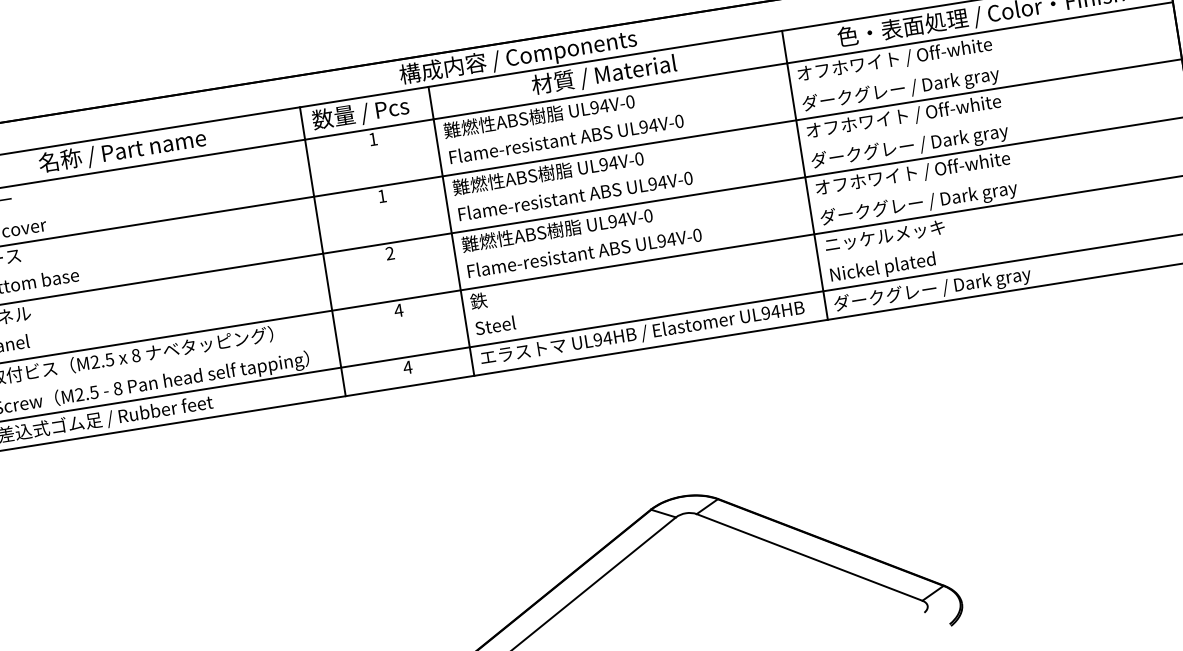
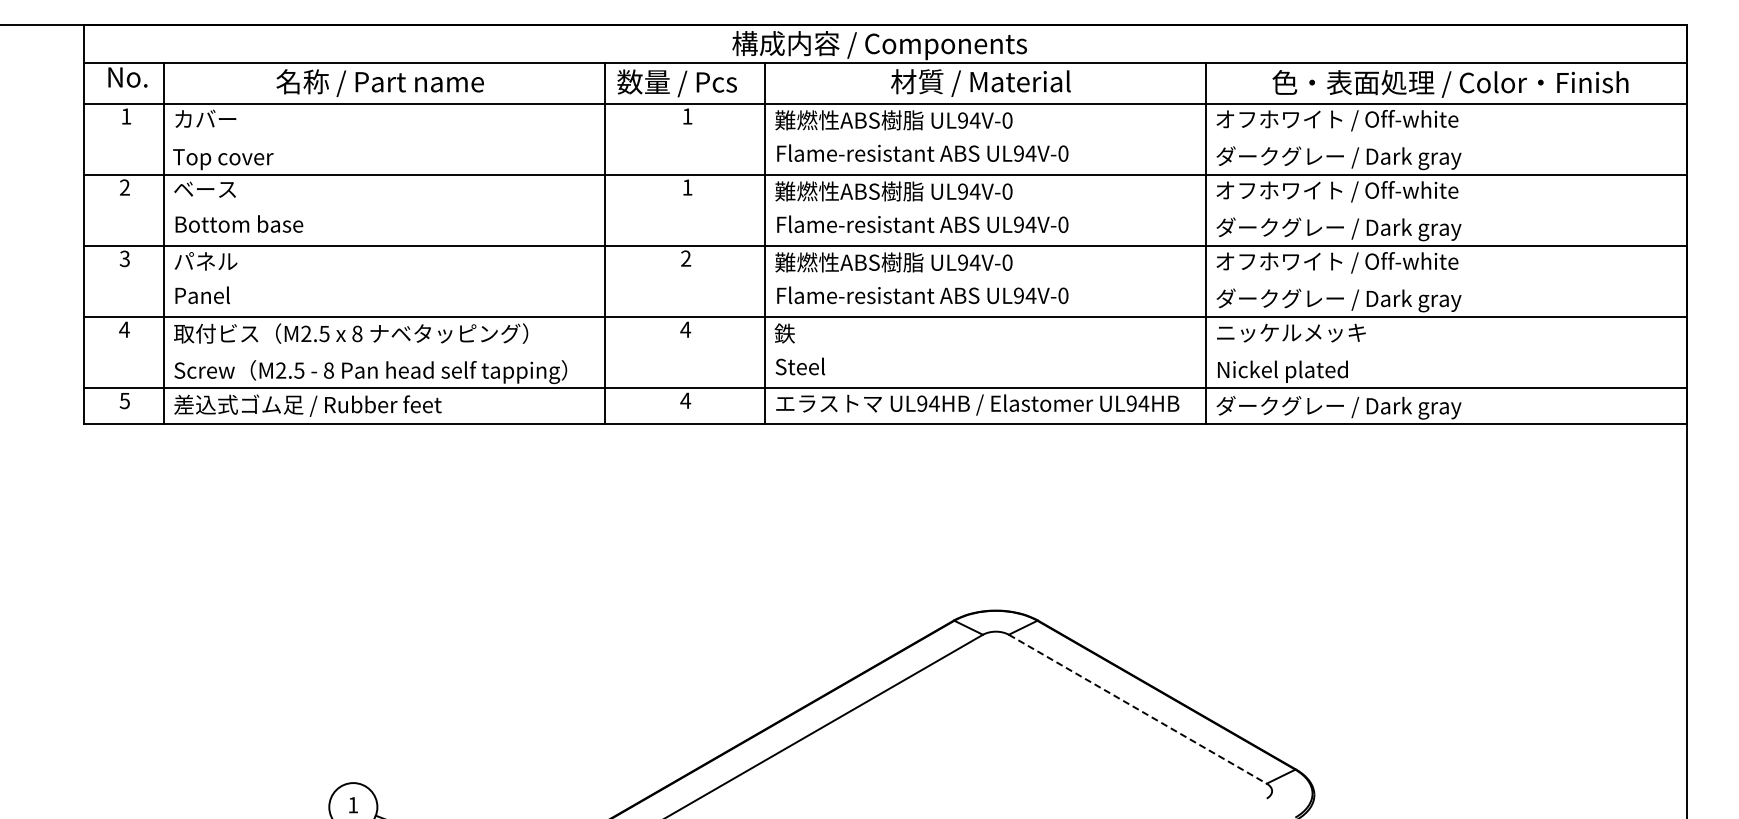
line: (809, 557) -> (1137, 709), solid -> dashed

